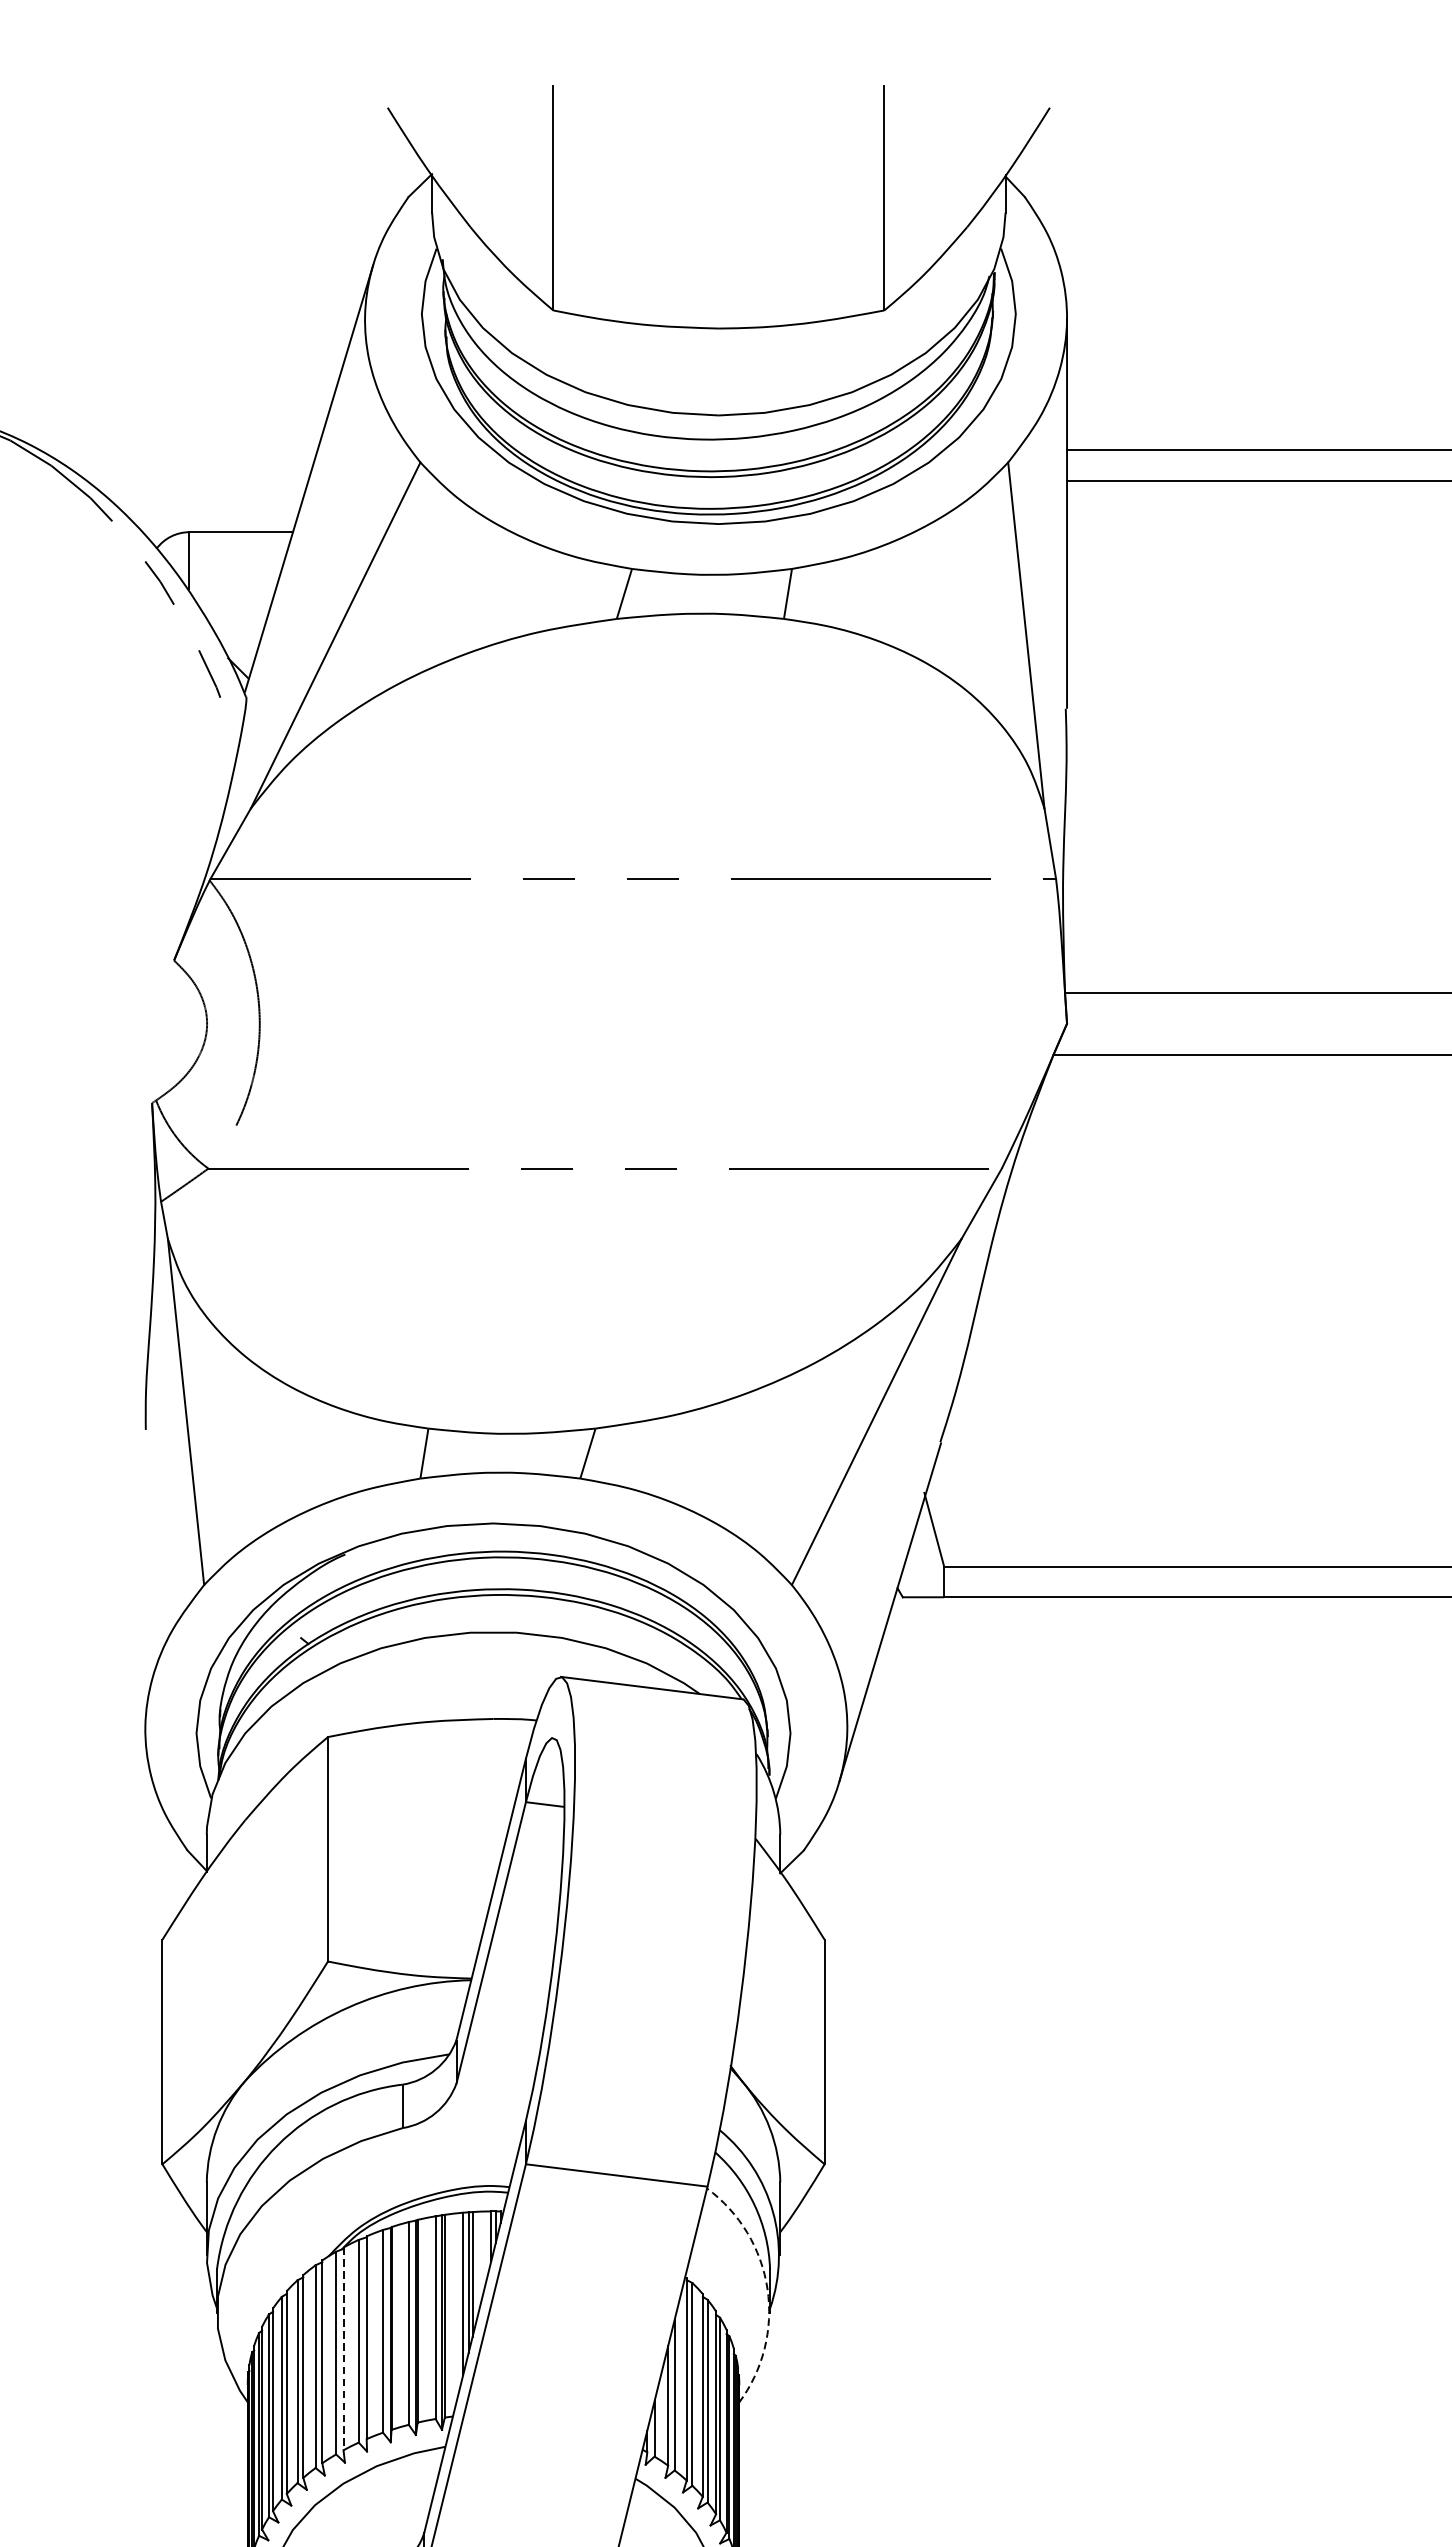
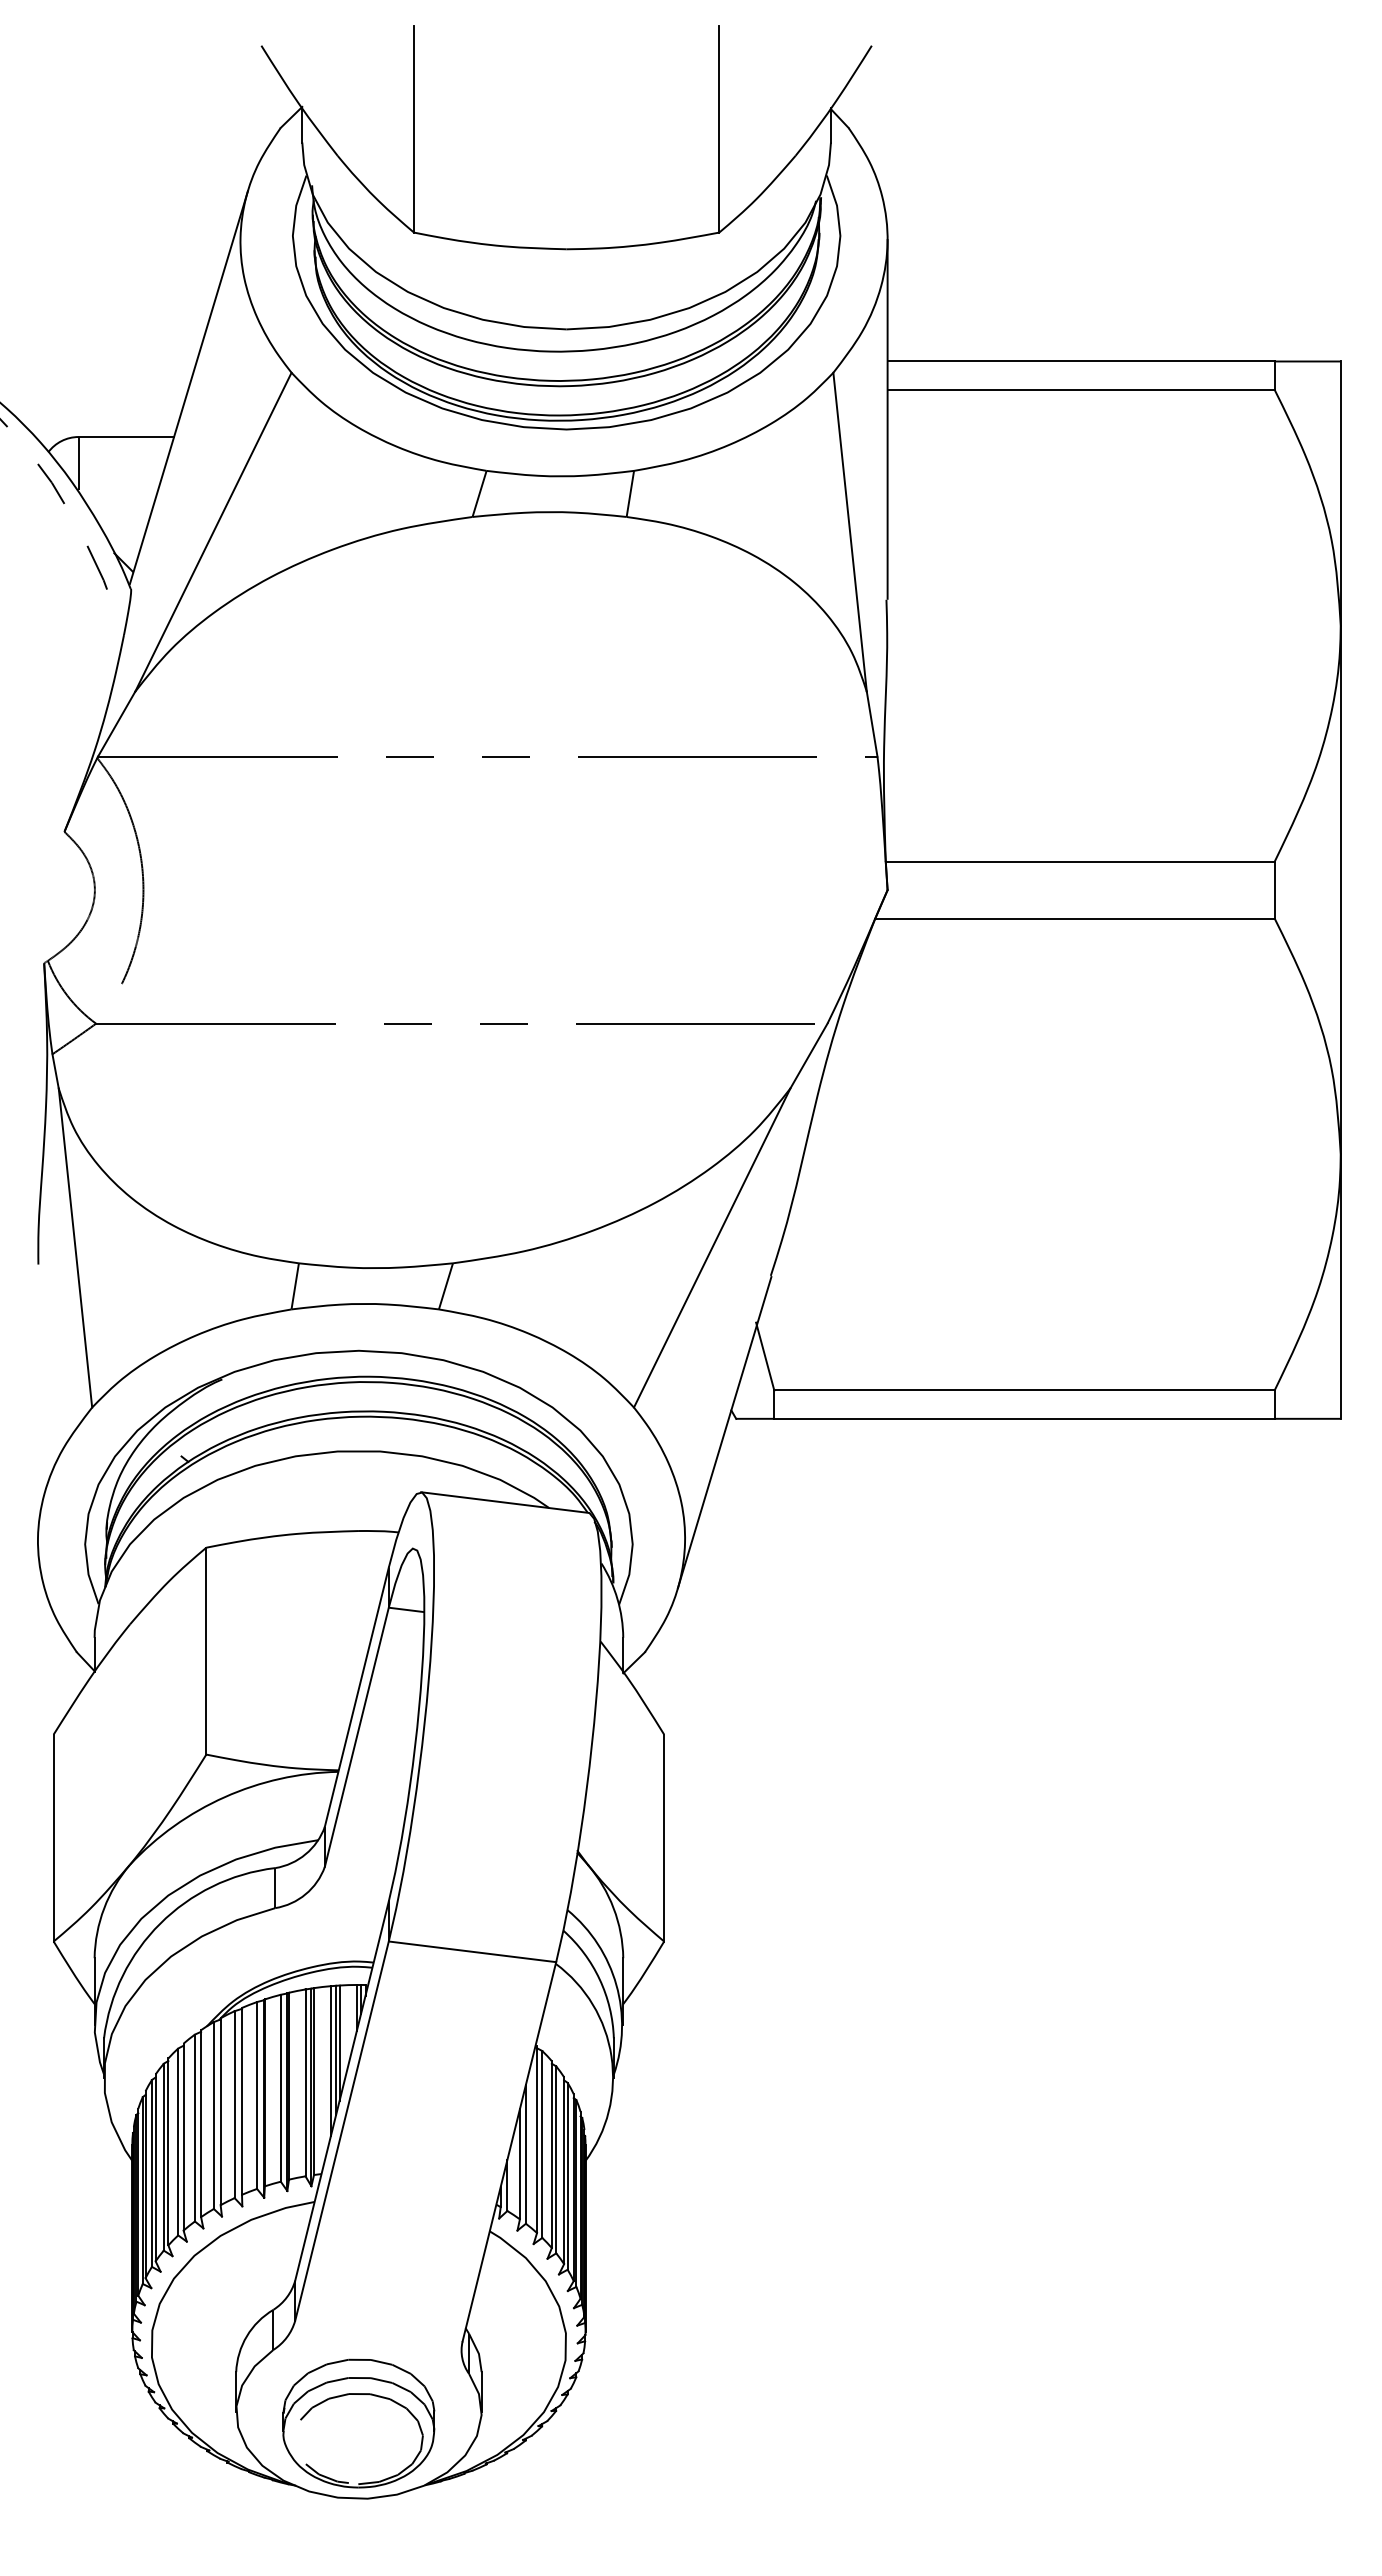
arc: (767, 2289) -> (611, 2056), dashed -> solid
line: (343, 2349) -> (220, 2112), dashed -> solid

